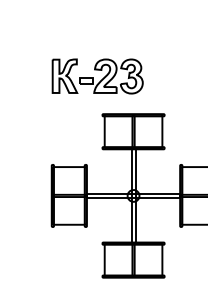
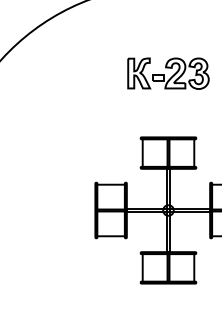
part: (97, 76) -> (168, 73), moved

